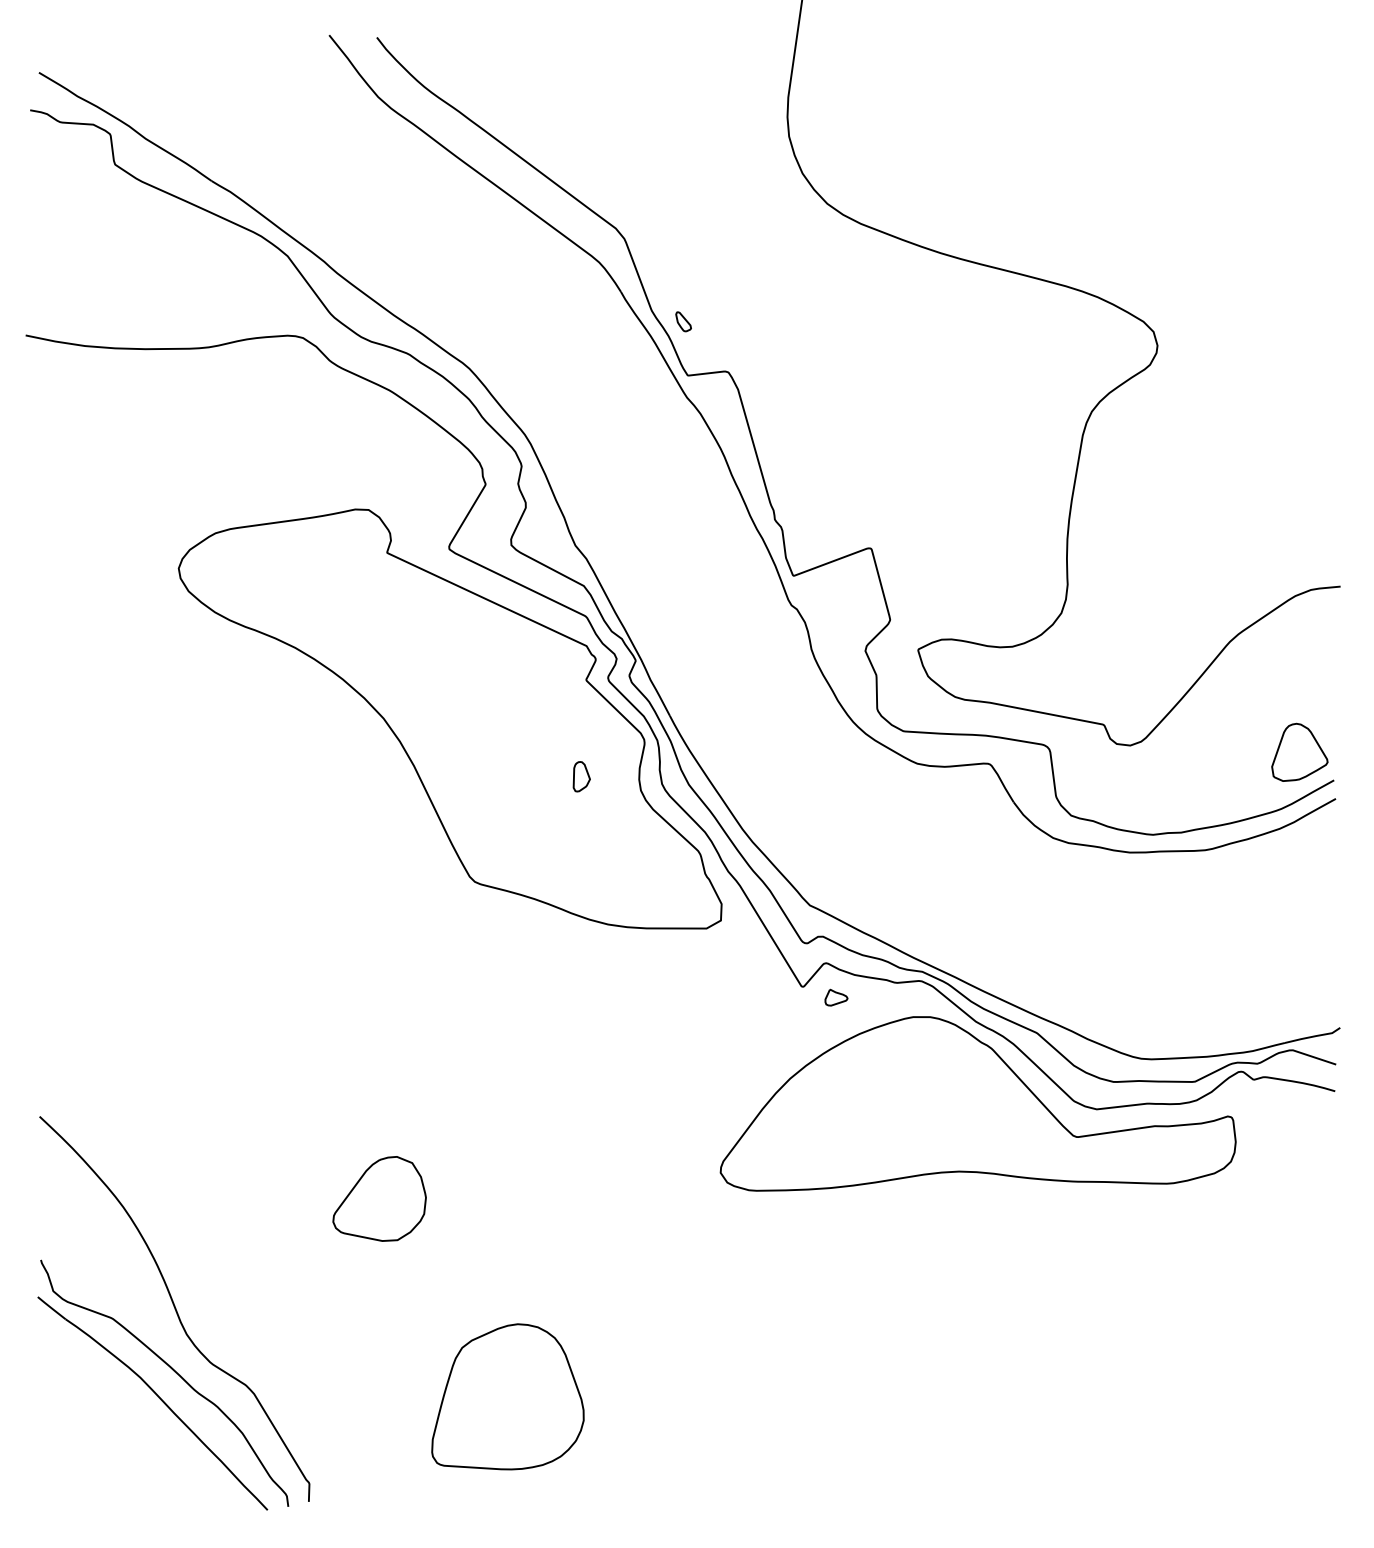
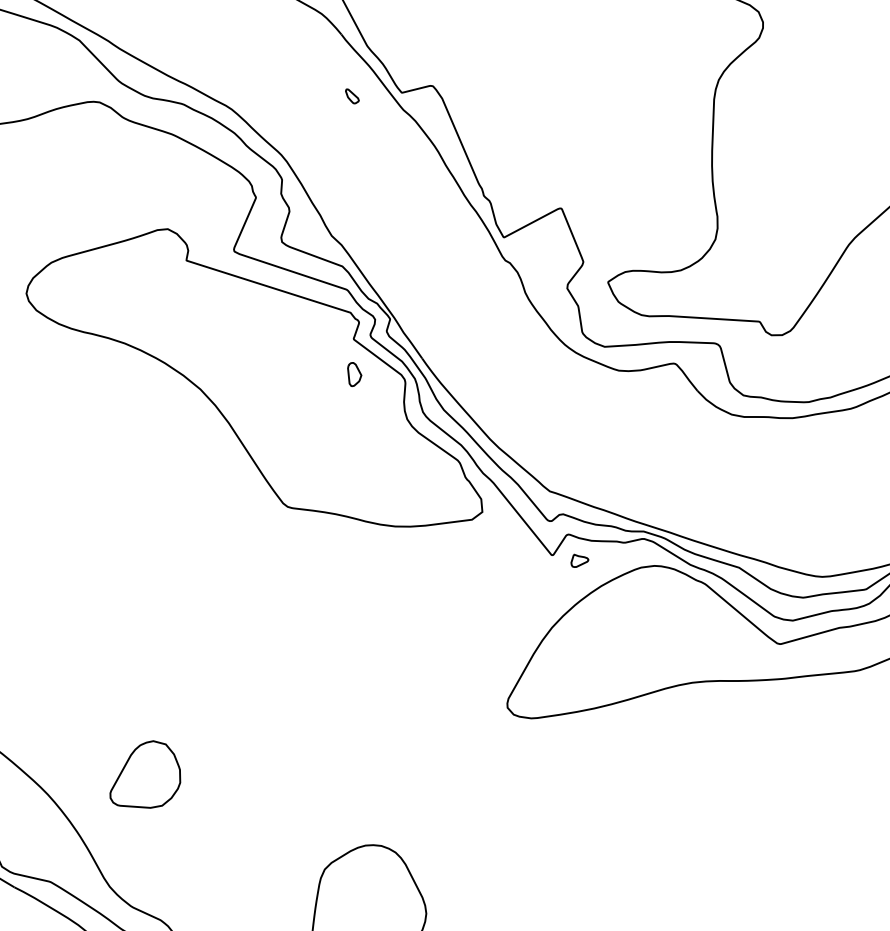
part: (683, 321) -> (352, 96), moved
part: (581, 776) -> (354, 374), moved
part: (379, 1198) -> (144, 775), moved

